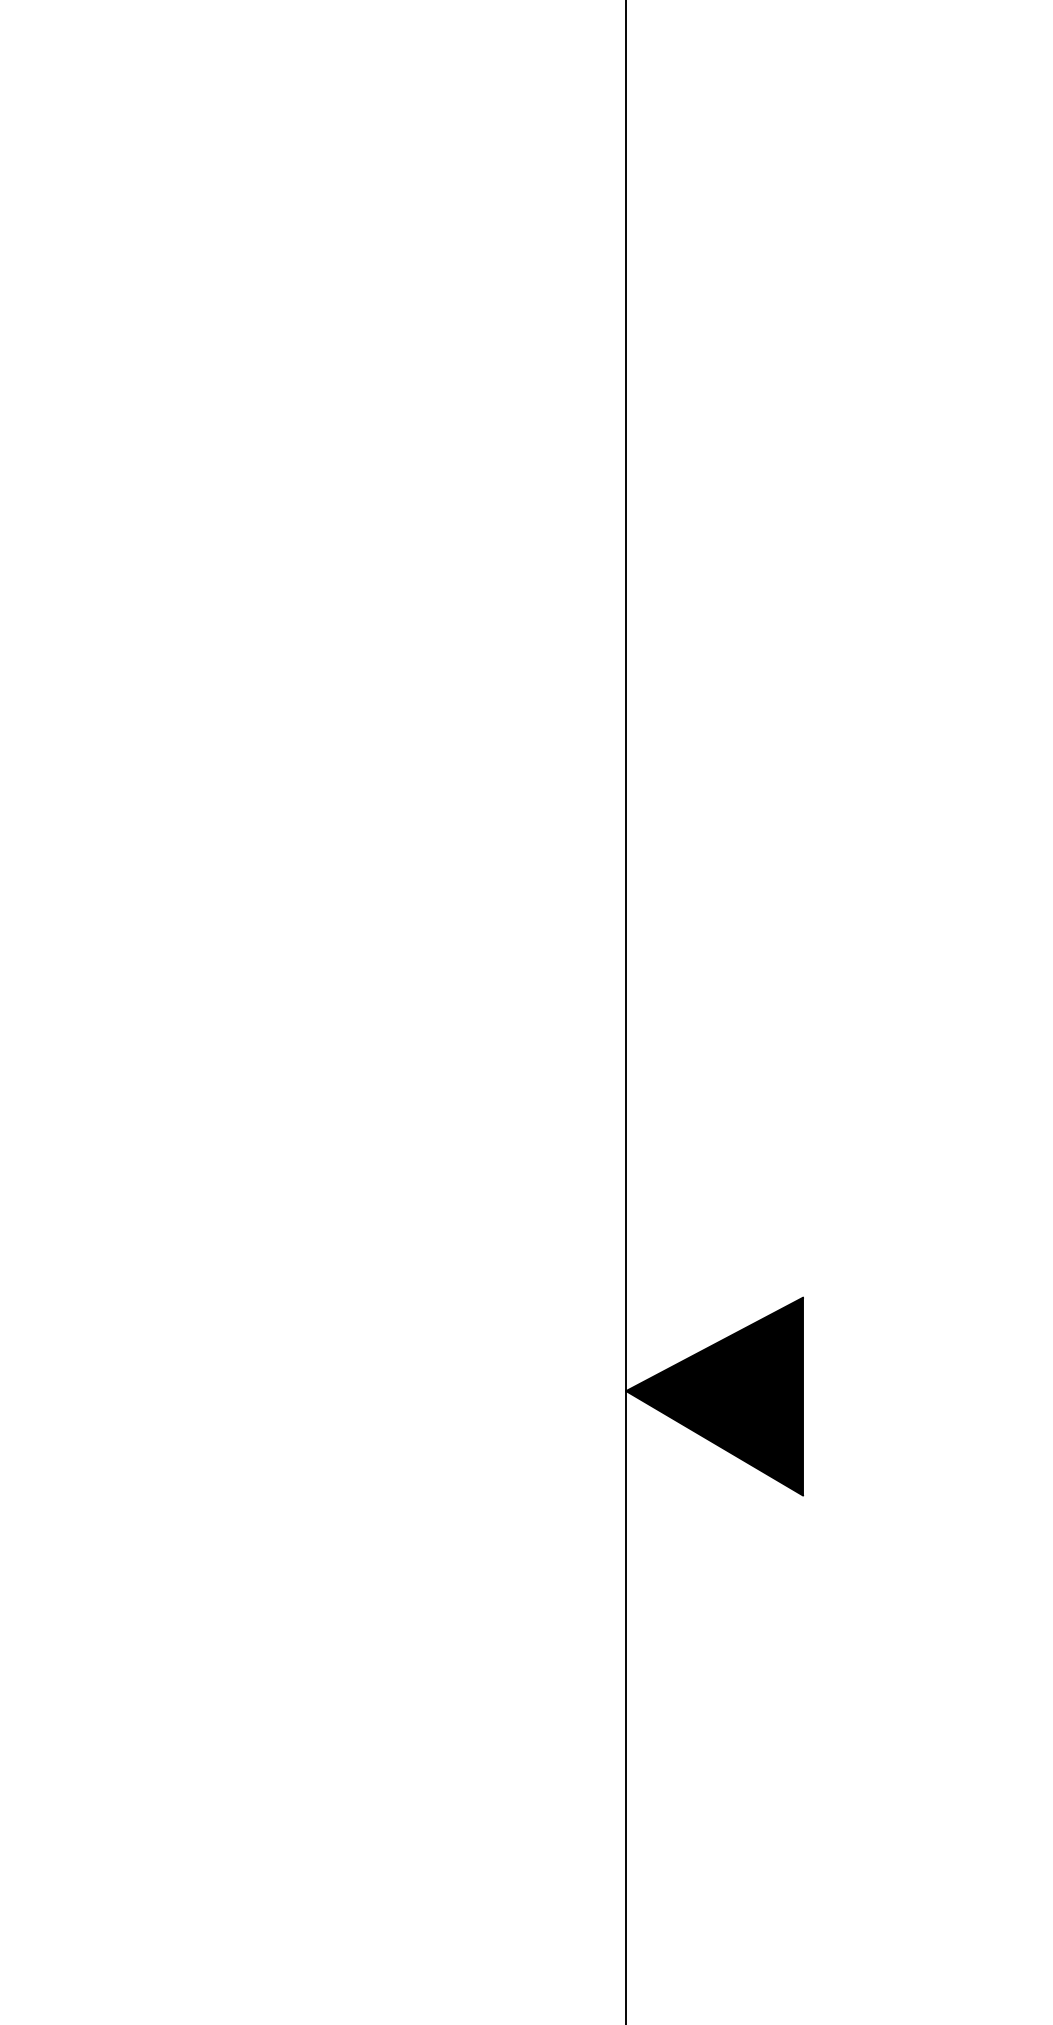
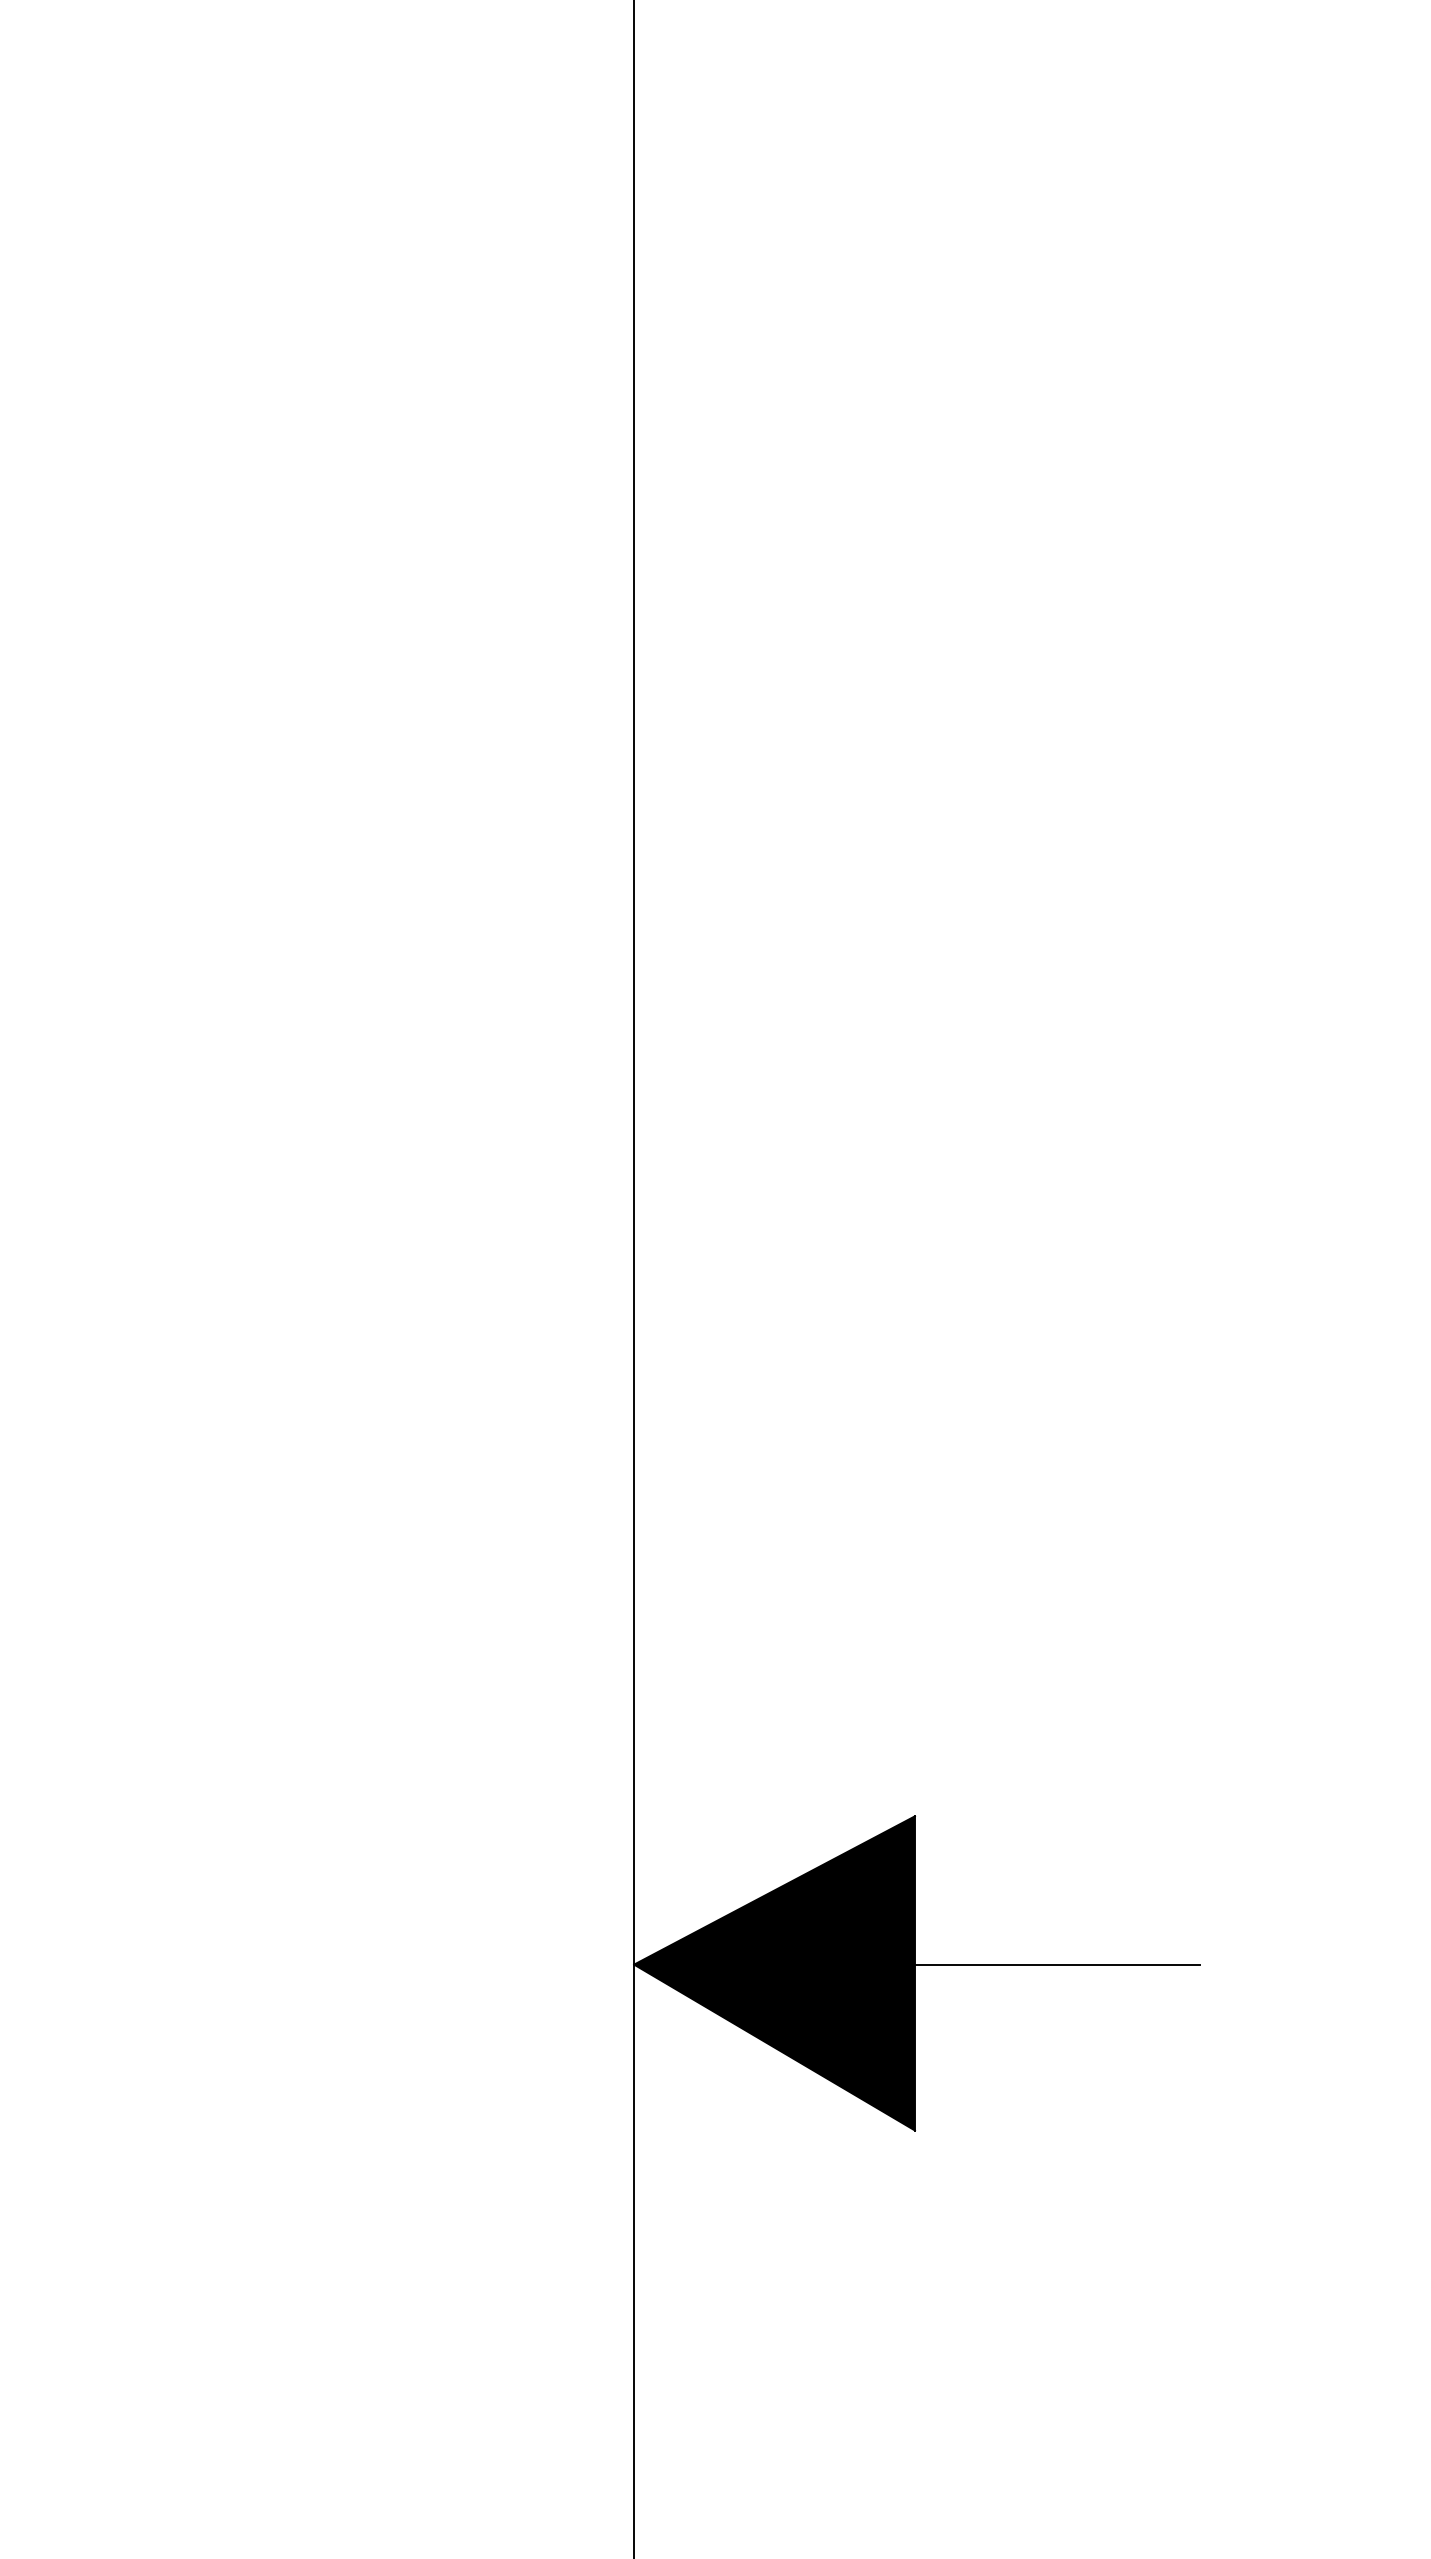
line: (892, 1391) -> (1057, 1965), added

